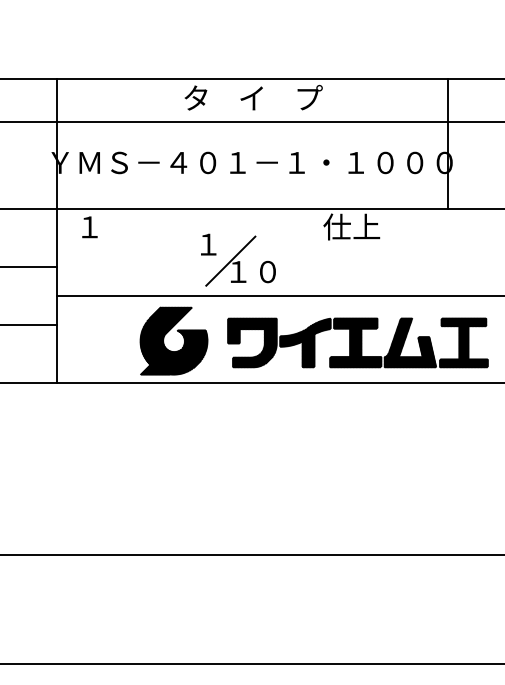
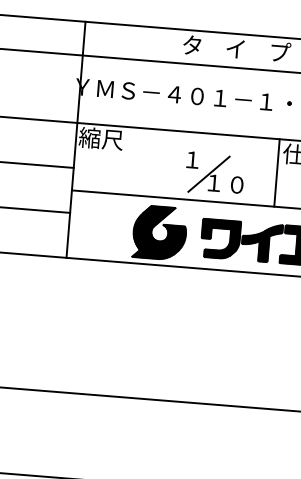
text: (89, 226) -> (101, 138), １ -> 縮尺
line: (317, 252) -> (276, 172), added

